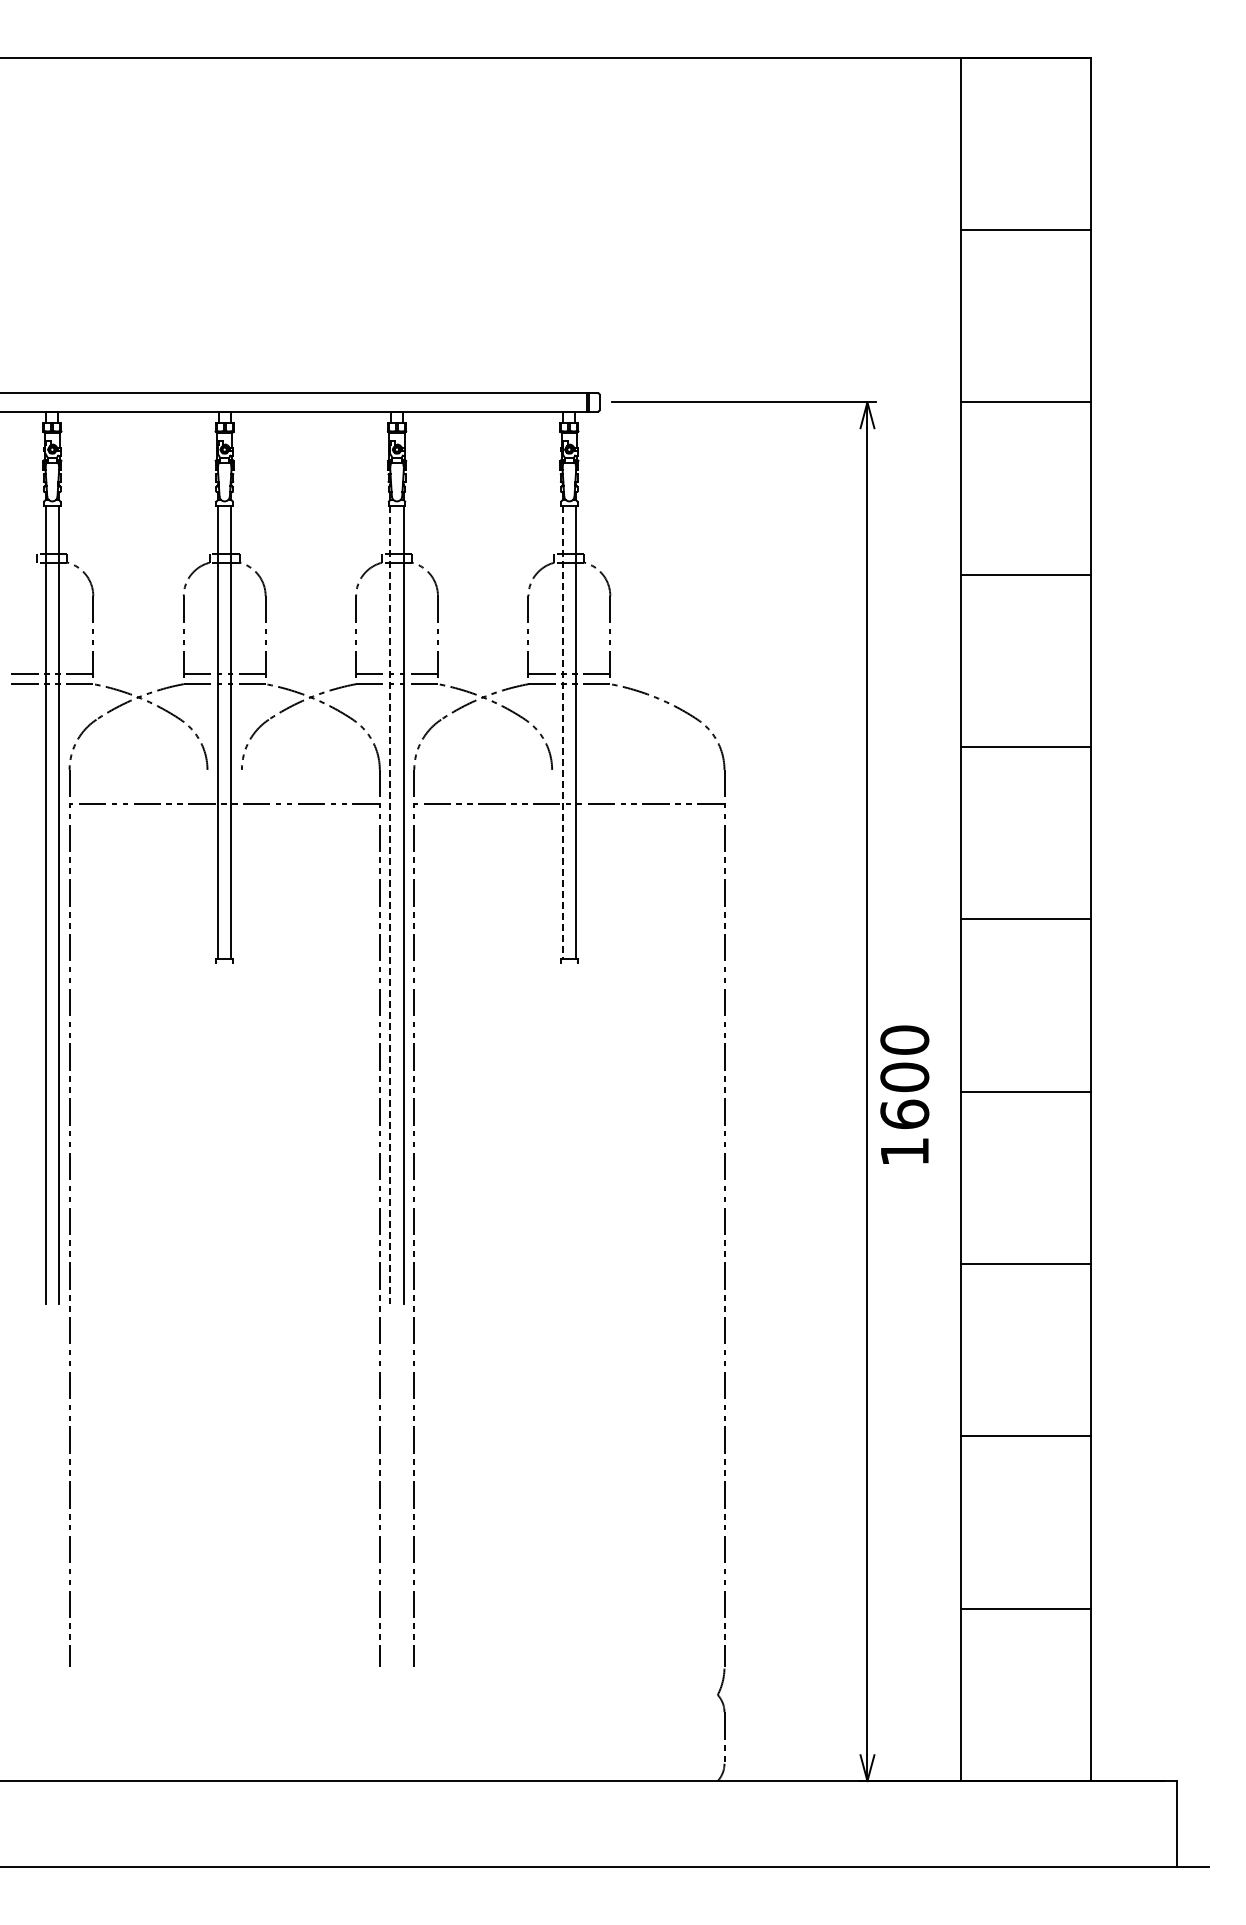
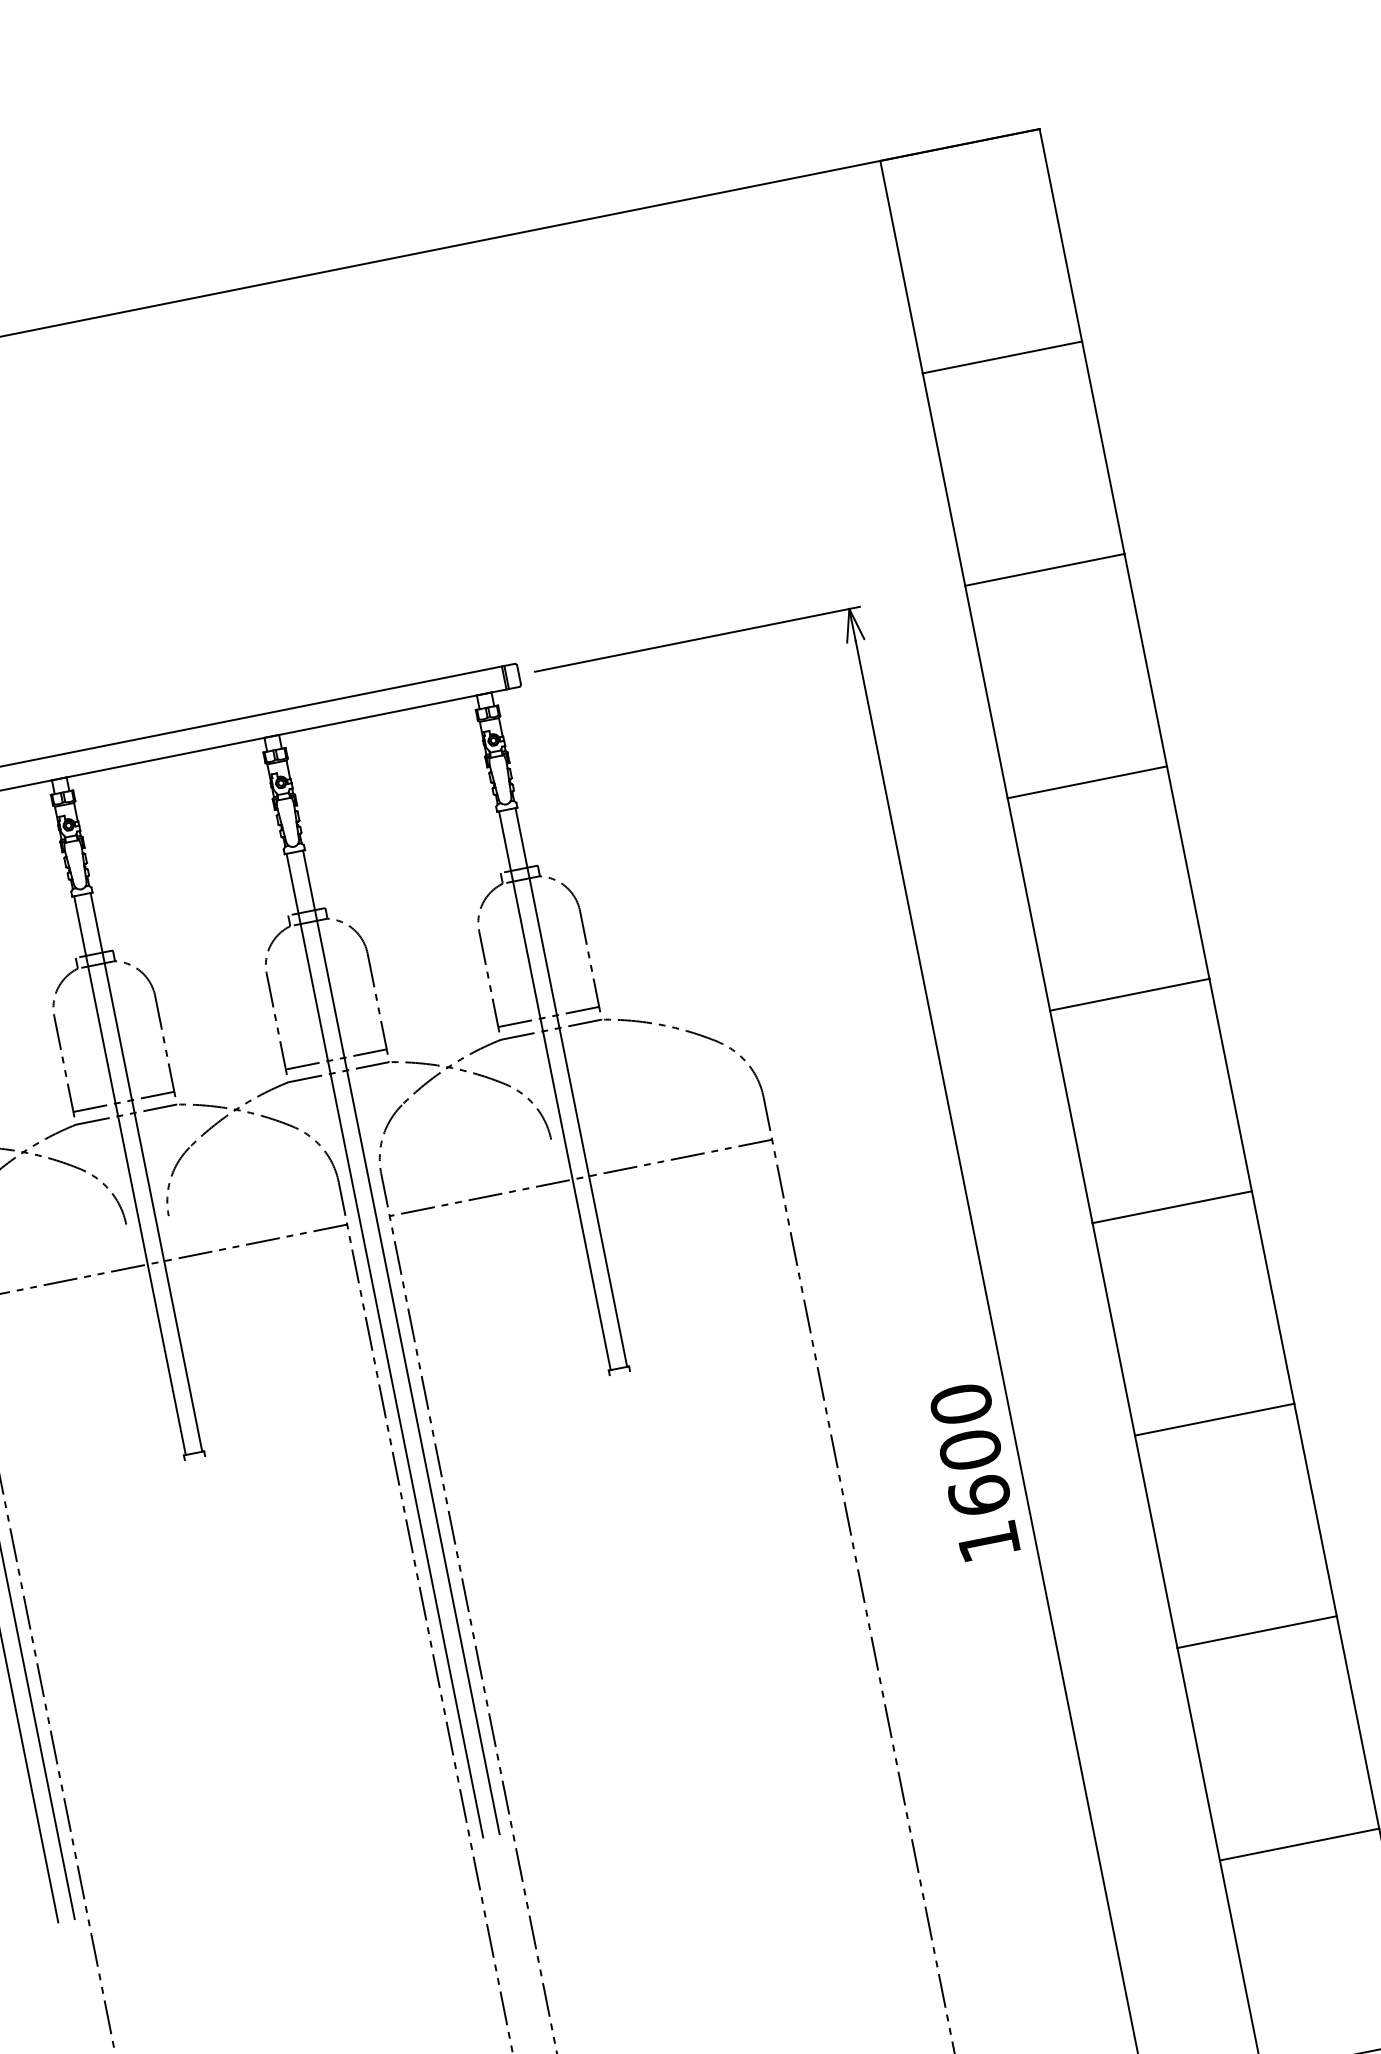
line: (562, 732) -> (554, 1091), dashed -> solid
line: (390, 904) -> (385, 1345), dashed -> solid
text: (904, 1094) -> (974, 1471), moved

